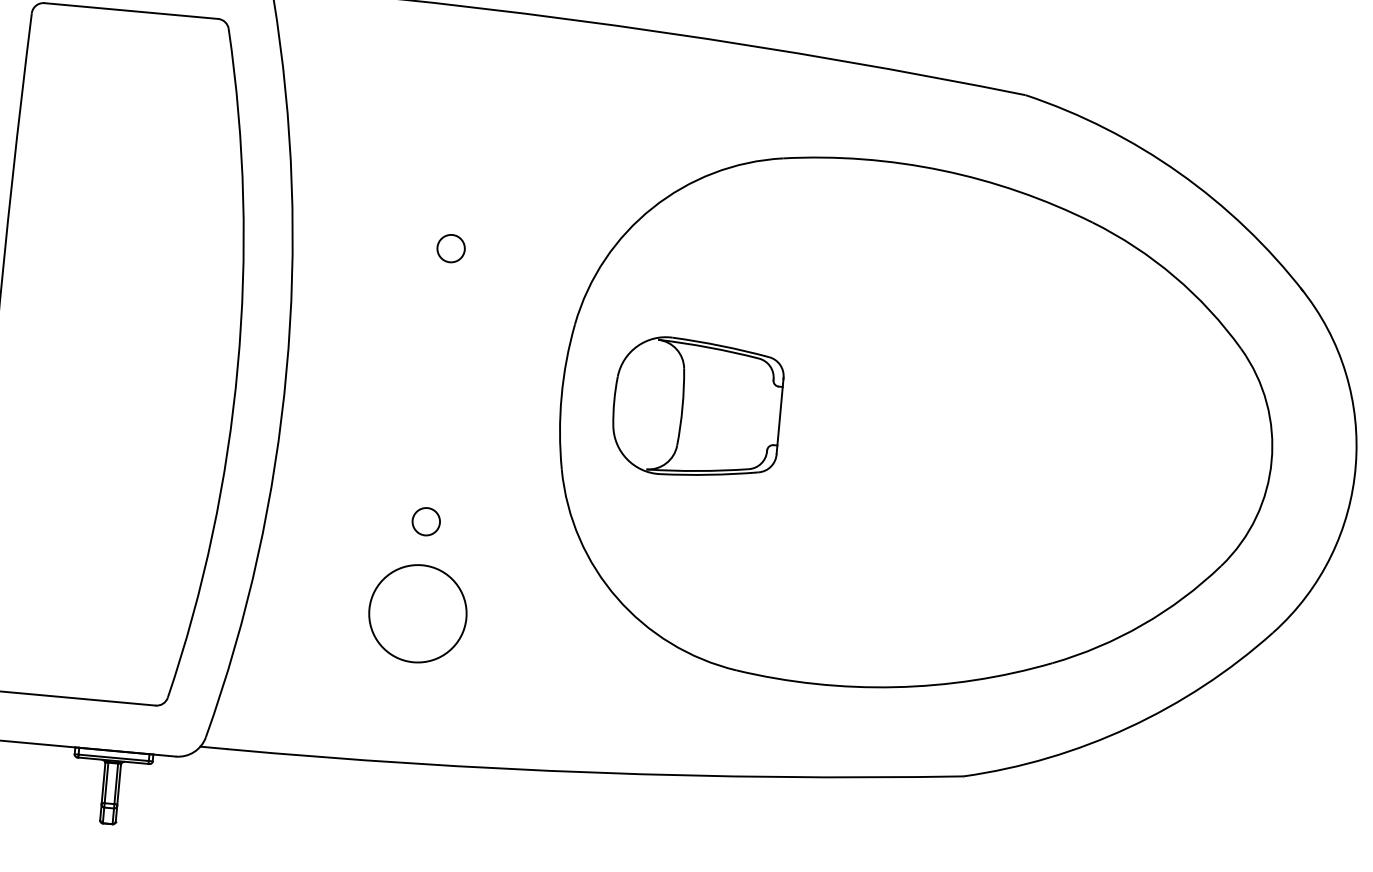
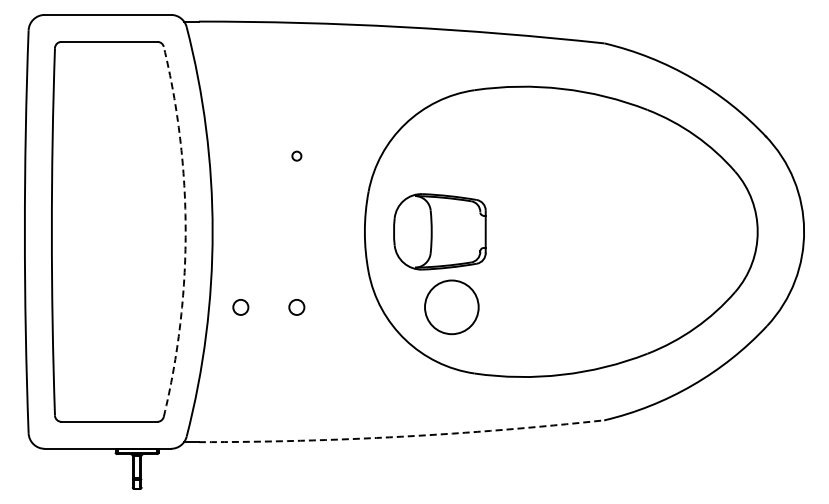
circle: (450, 247) -> (296, 155), size x0.6
arc: (237, 366) -> (185, 231), solid -> dashed
circle: (324, 512) -> (240, 307), added
circle: (417, 613) -> (451, 307), moved
arc: (594, 772) -> (401, 436), solid -> dashed

